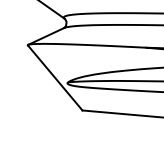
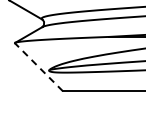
line: (54, 78) -> (38, 67), solid -> dashed

